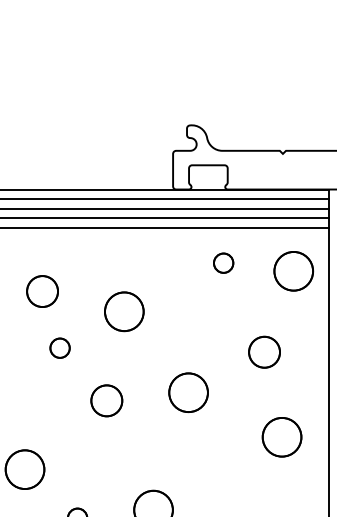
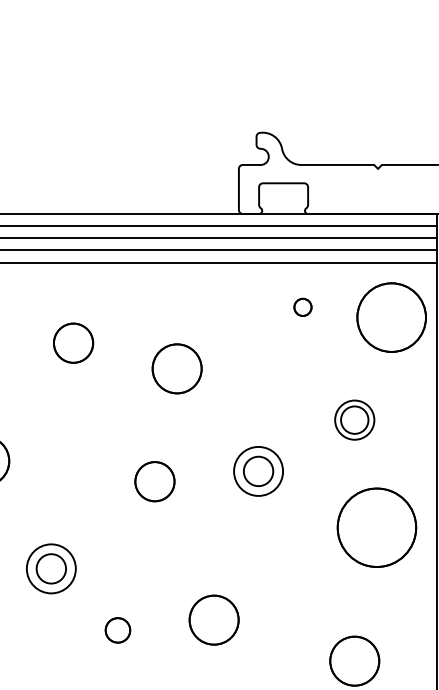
part: (223, 263) -> (302, 307), size x0.7
circle: (293, 271) -> (391, 317), size x1.4
part: (59, 347) -> (95, 414), removed
circle: (264, 351) -> (354, 419), size x0.7
circle: (188, 392) -> (258, 470), size x0.6
circle: (281, 437) -> (376, 527), size x1.6
circle: (24, 469) -> (50, 568), size x0.6

